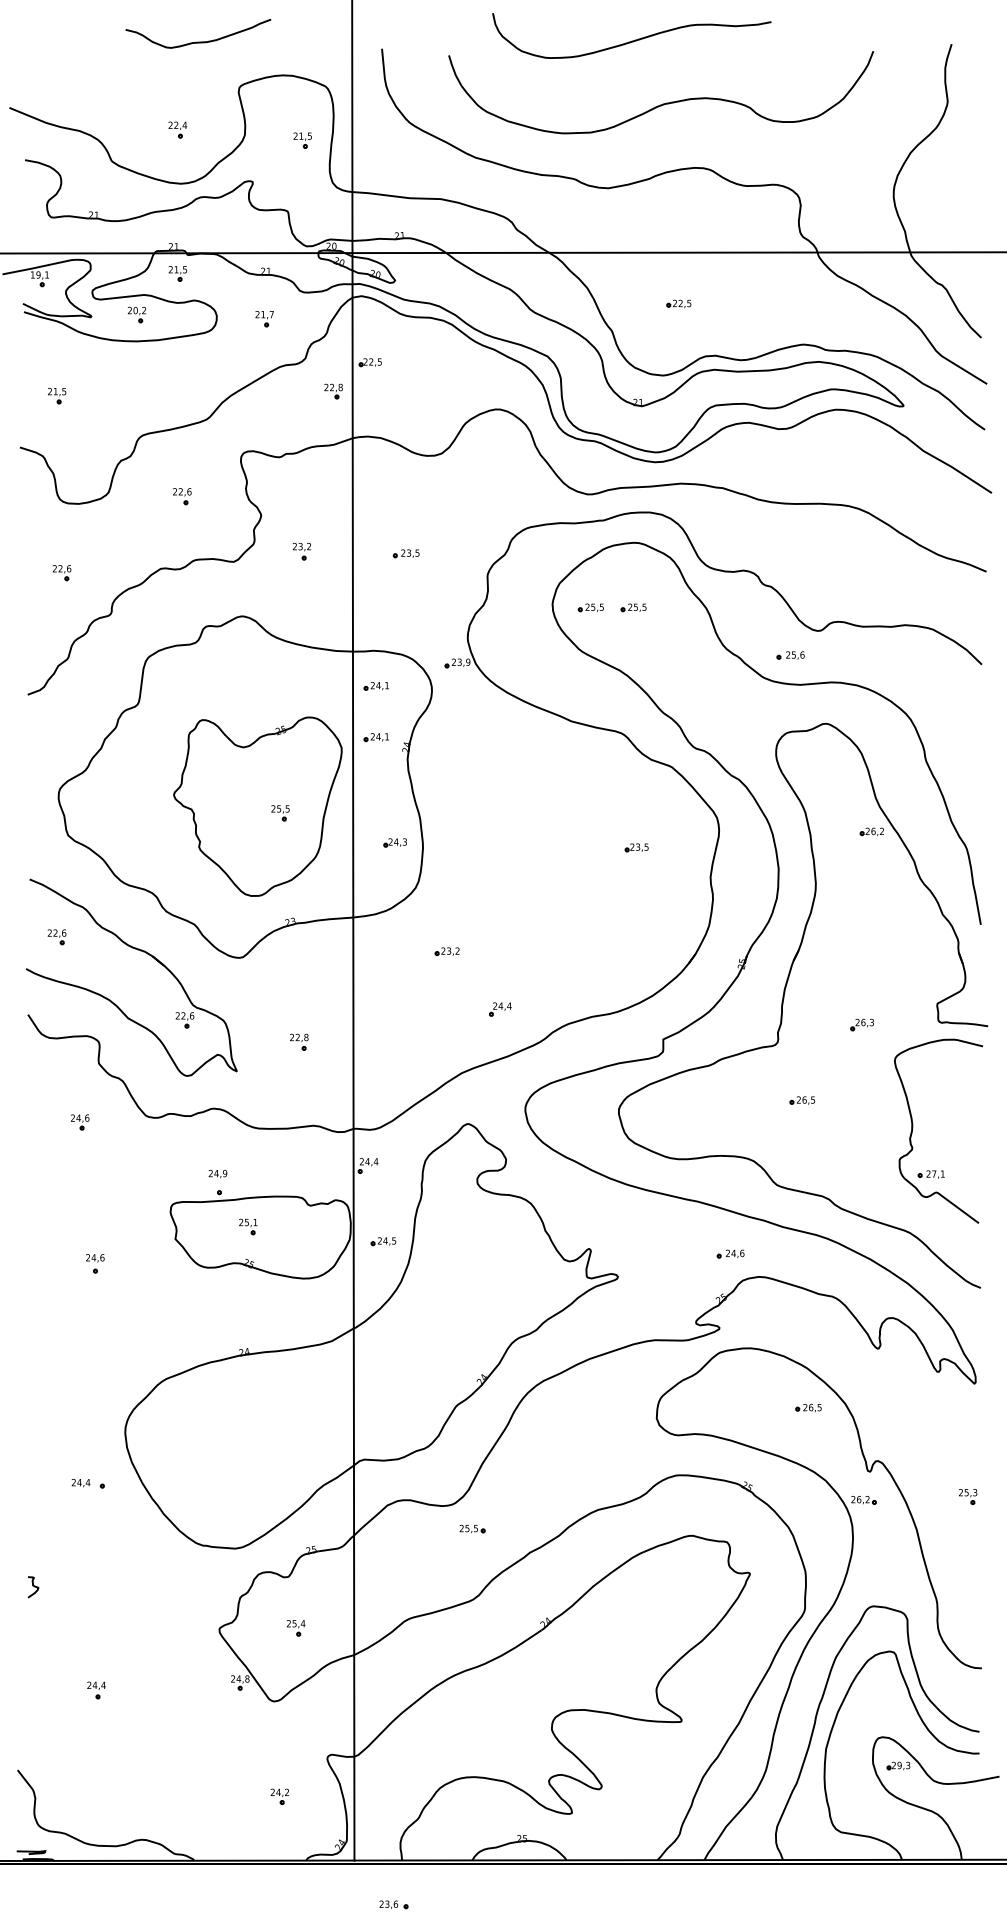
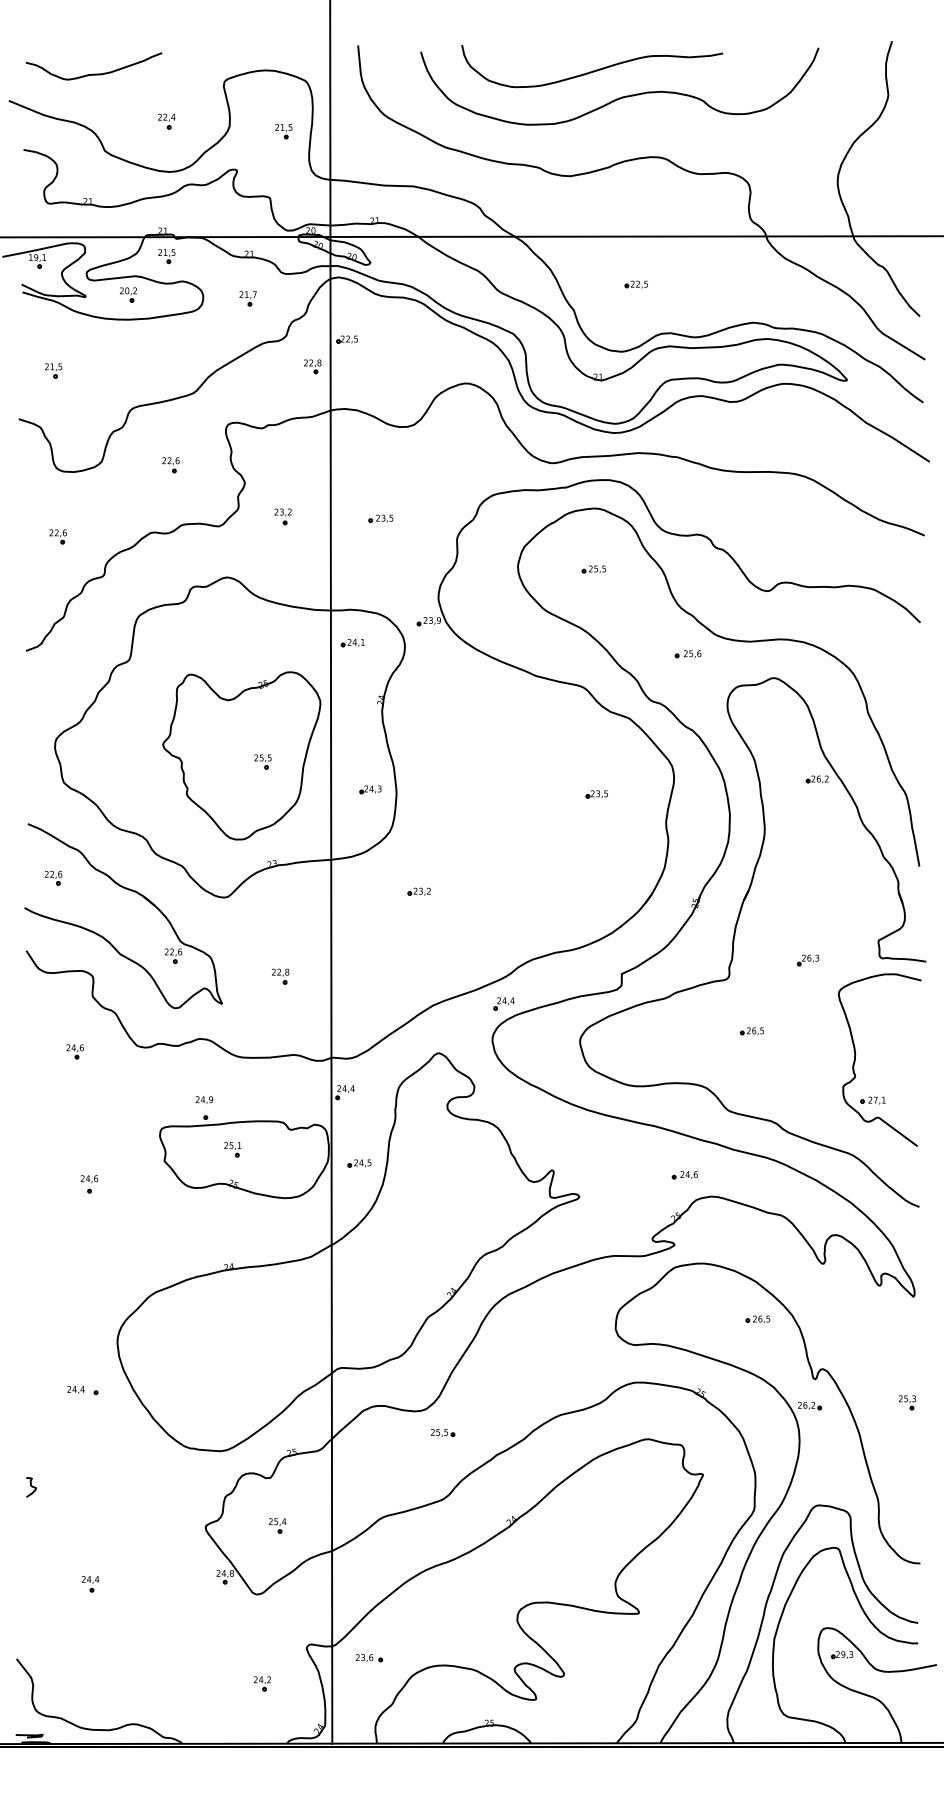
curve: (632, 40) -> (592, 70), moved
curve: (197, 41) -> (93, 73), moved
part: (590, 607) -> (553, 569), removed
part: (789, 655) -> (687, 654), moved
part: (376, 738) -> (352, 691), removed
part: (499, 1009) -> (503, 1003), moved
part: (393, 1905) -> (368, 1658), moved

